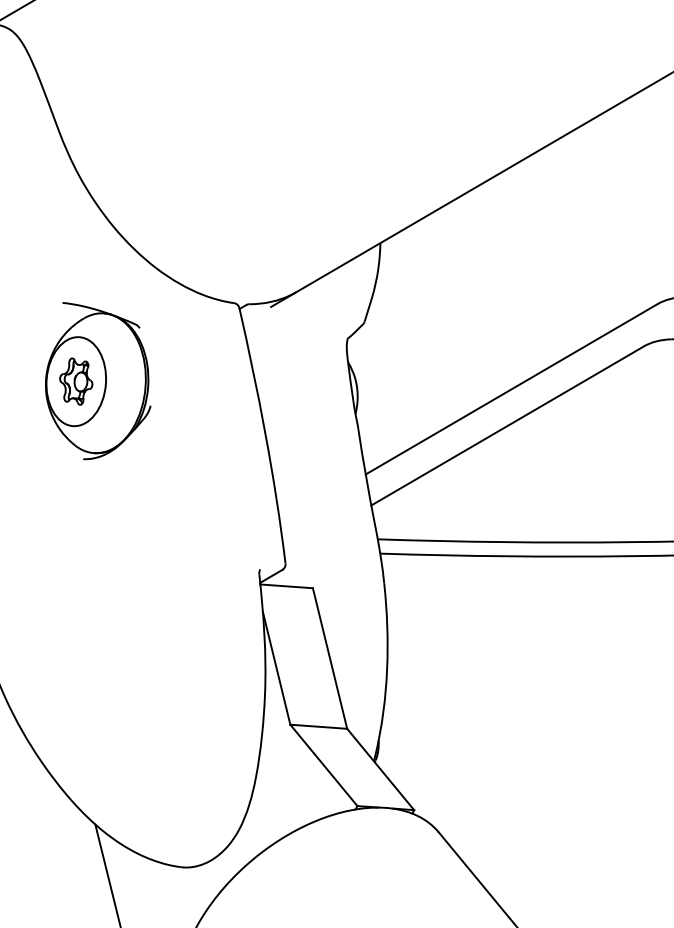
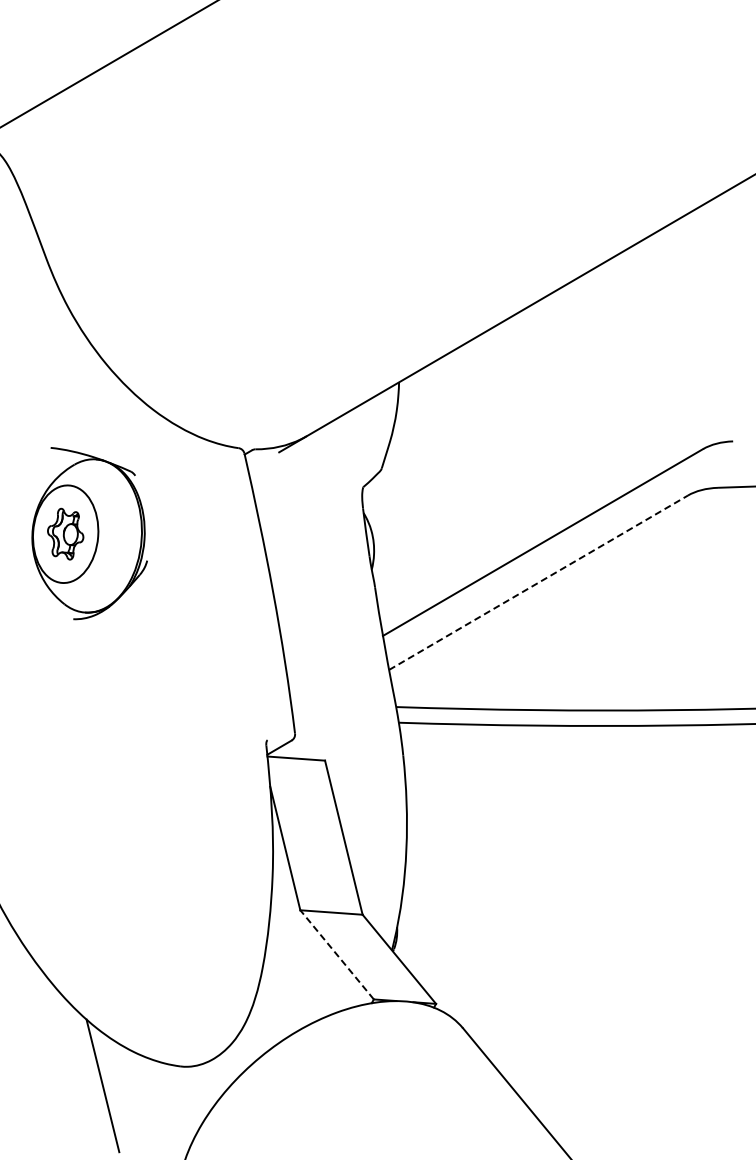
line: (507, 425) -> (538, 582), solid -> dashed
line: (324, 765) -> (337, 954), solid -> dashed

